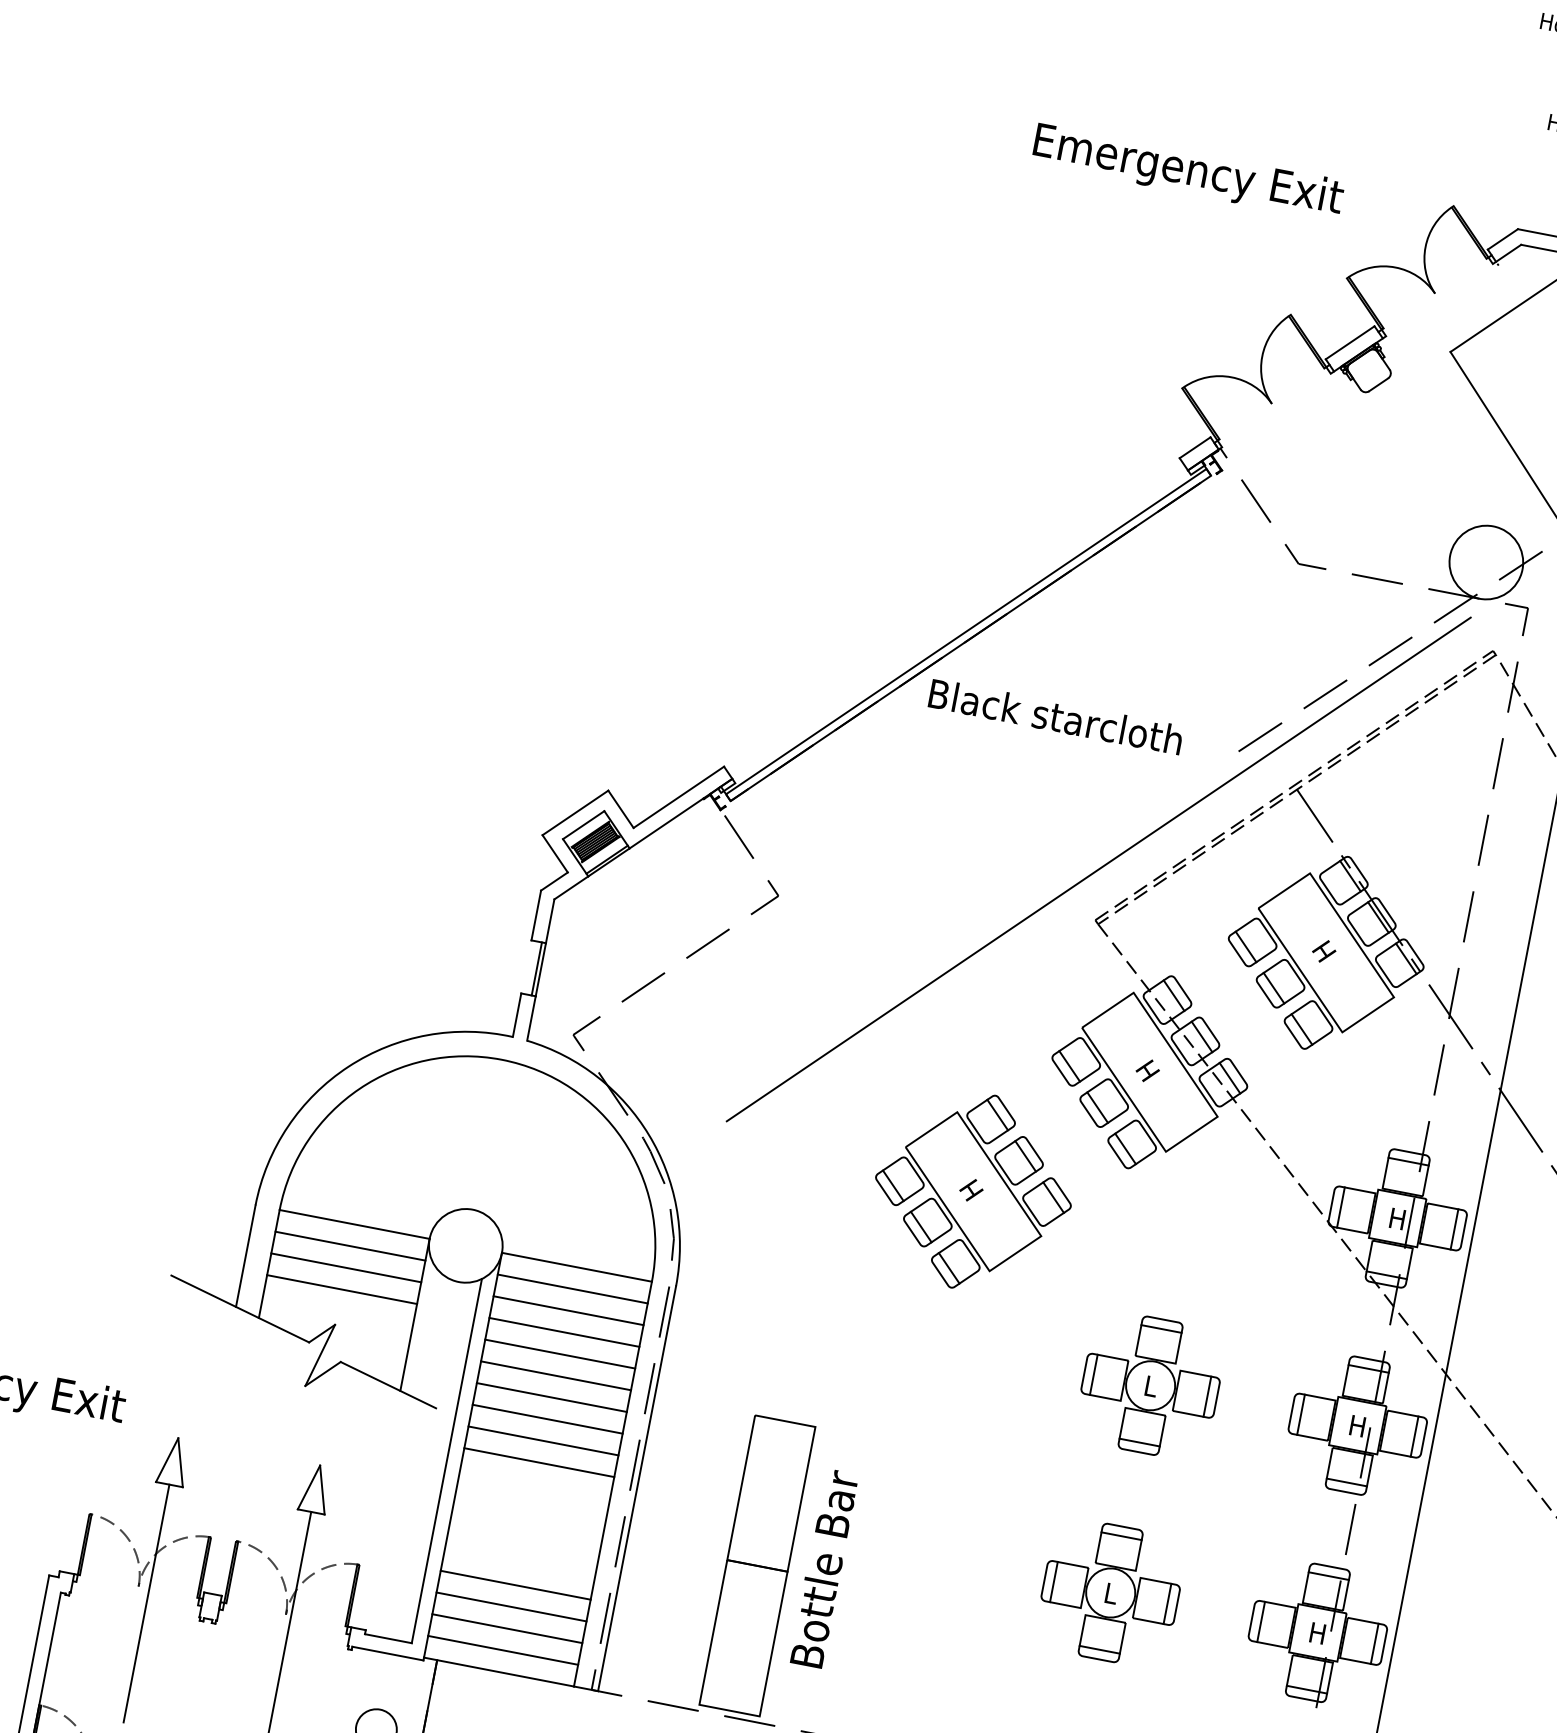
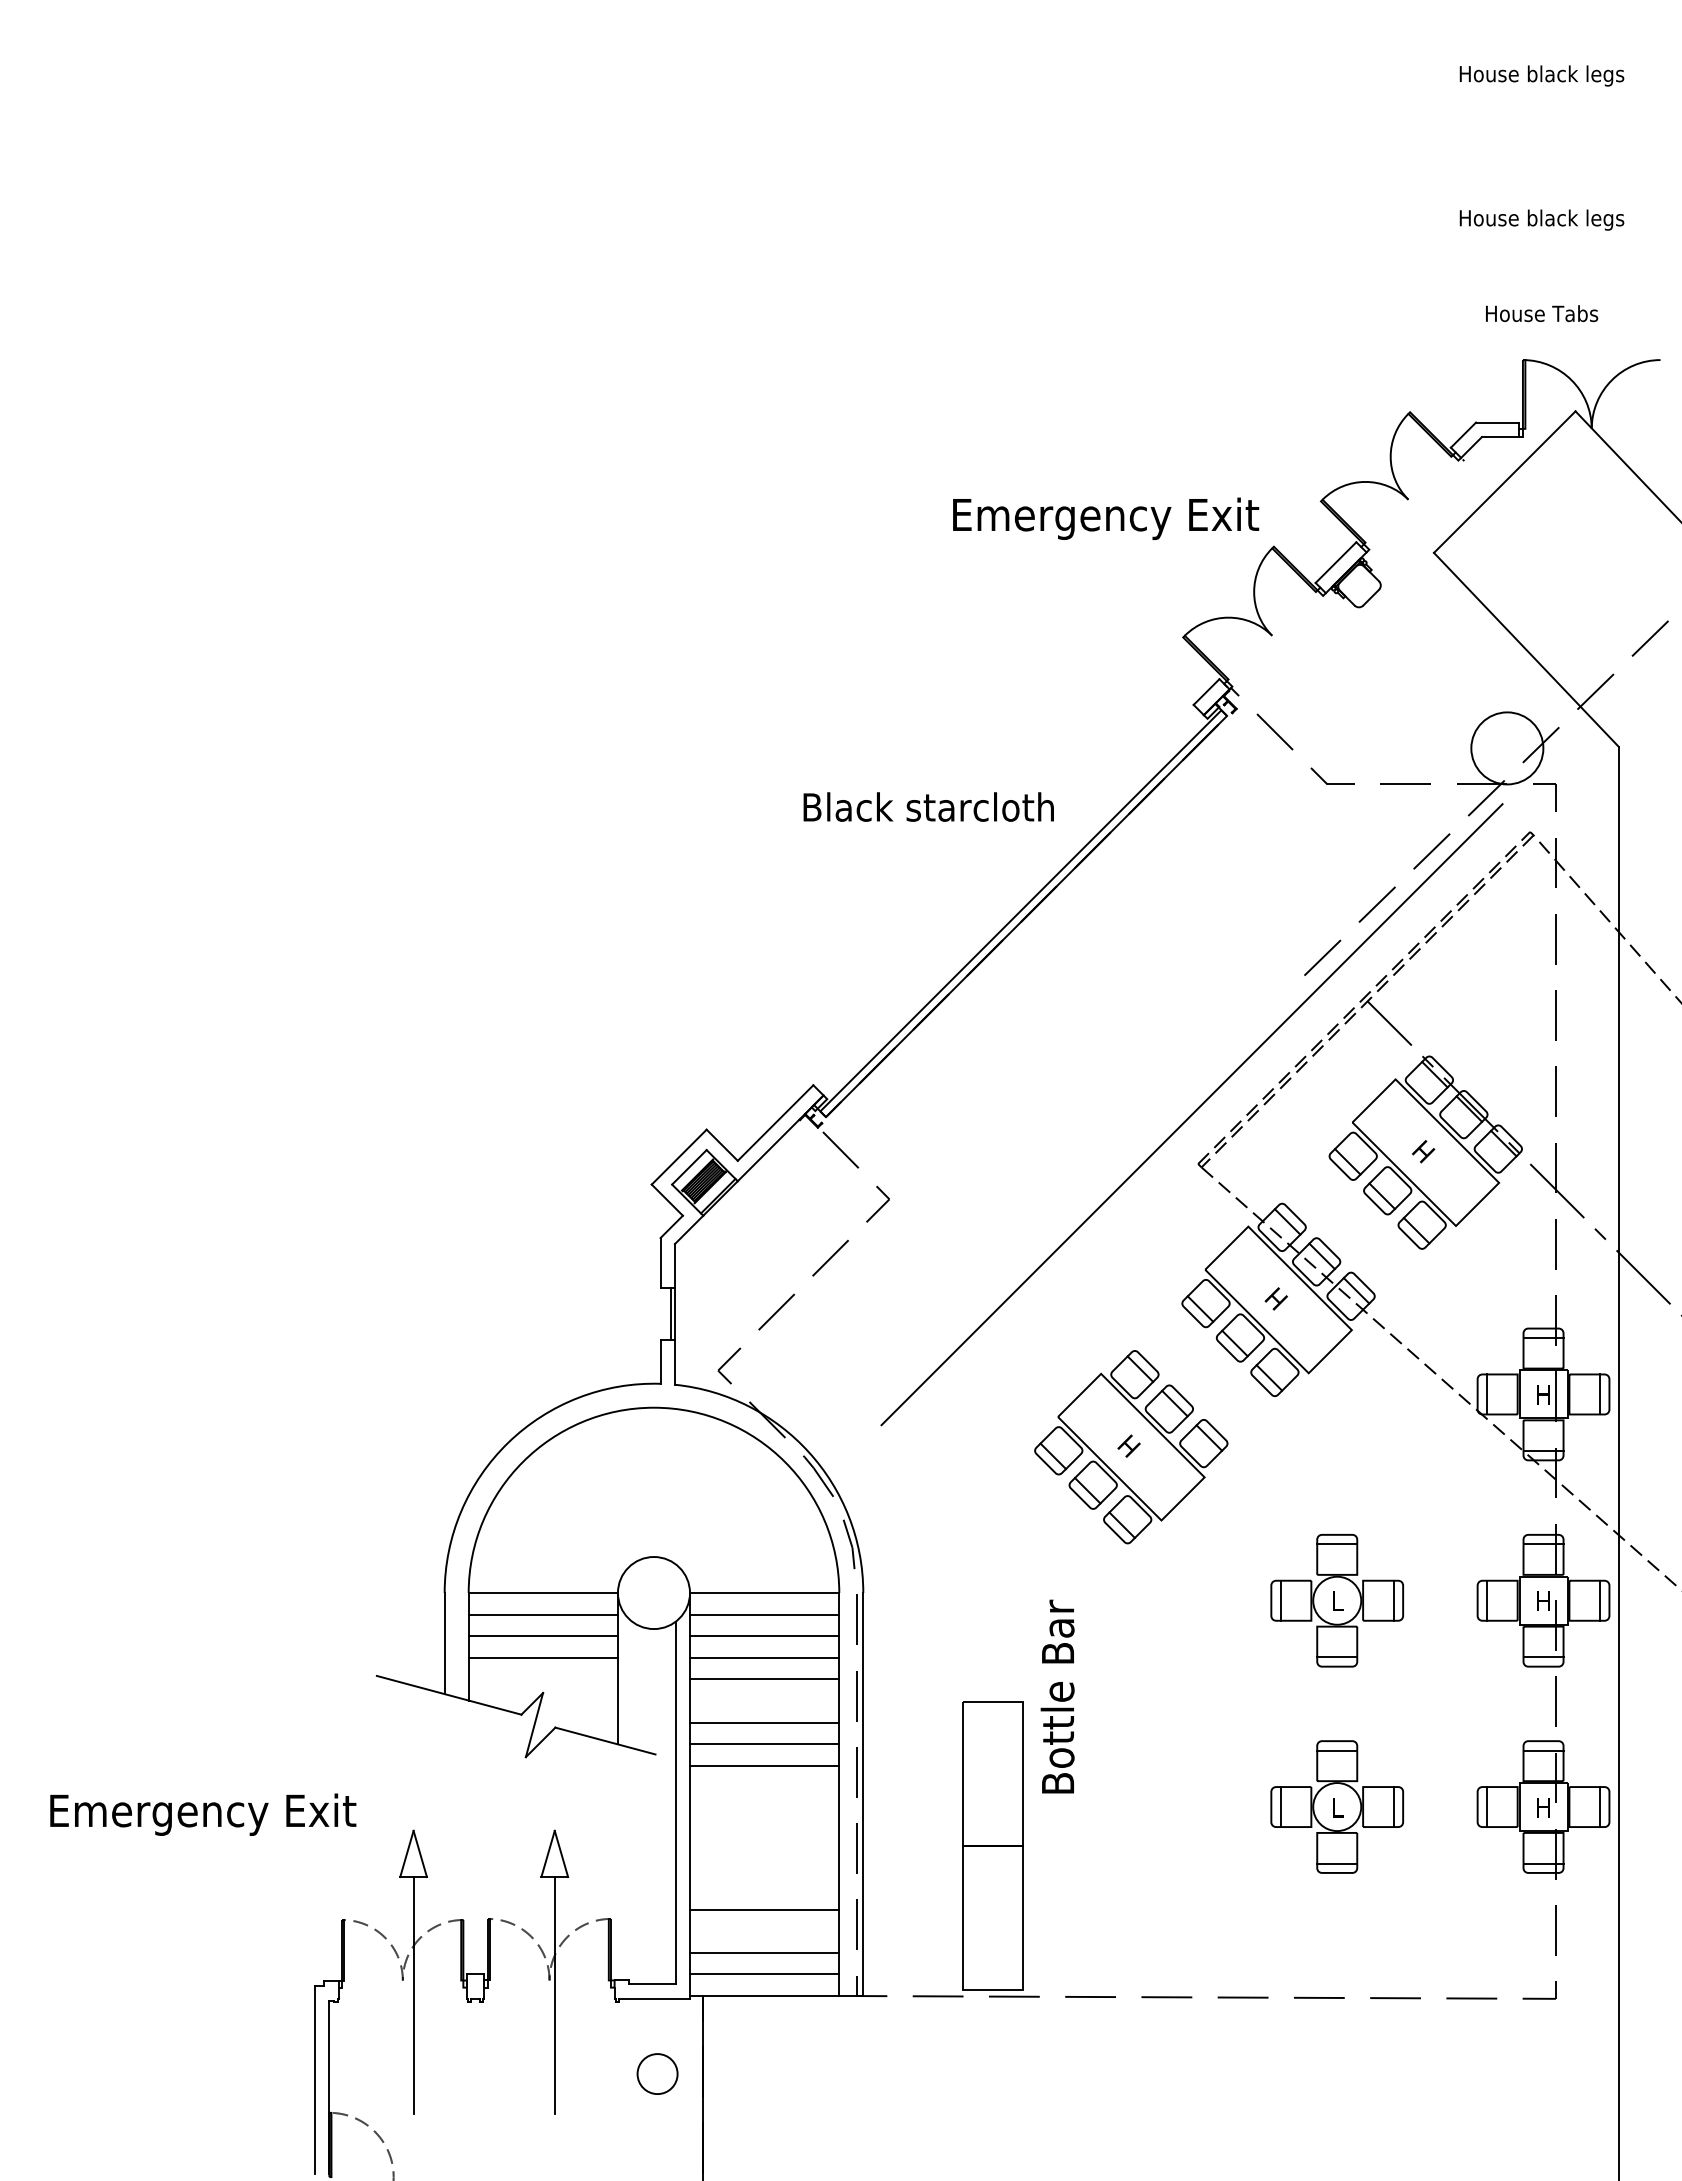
text: (1188, 172) -> (1106, 518), moved
text: (1055, 716) -> (928, 806), moved
line: (555, 1376) -> (764, 1701), removed
line: (539, 1462) -> (764, 1787), removed
text: (824, 1568) -> (1057, 1696), moved
line: (511, 1607) -> (764, 1931), removed

